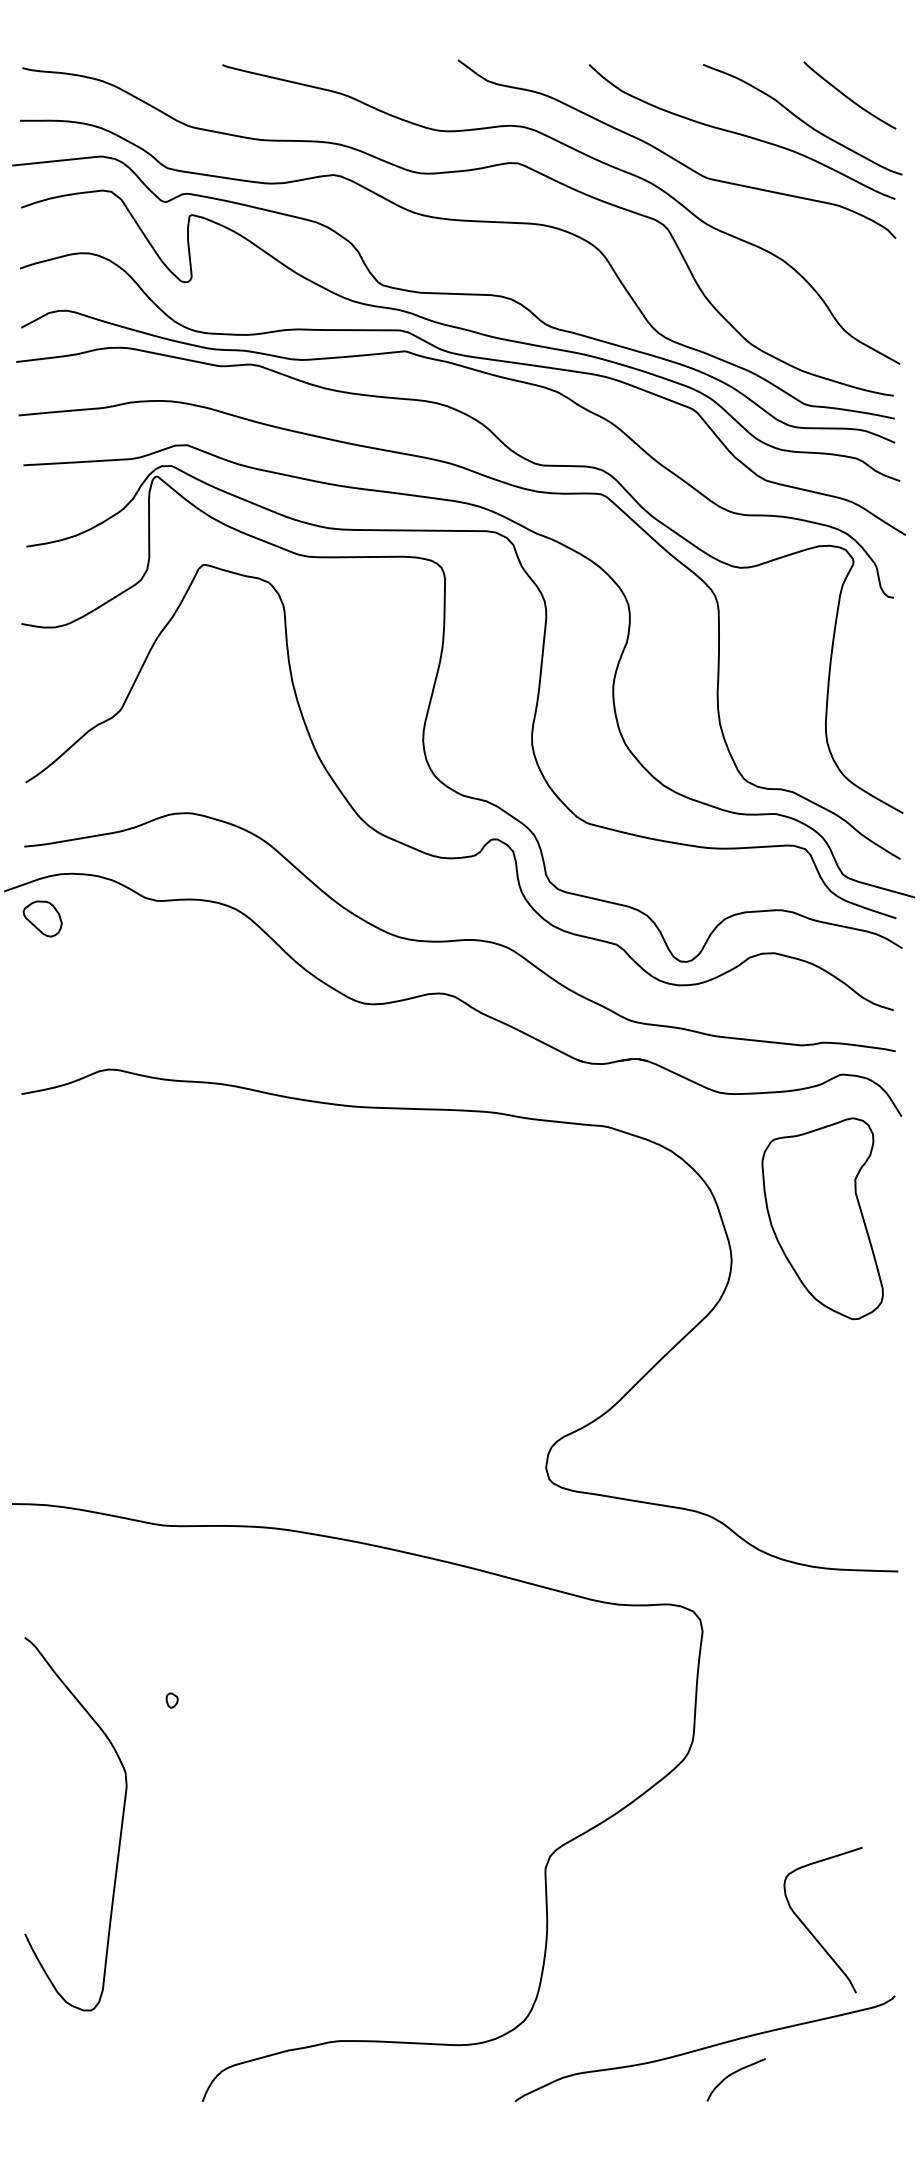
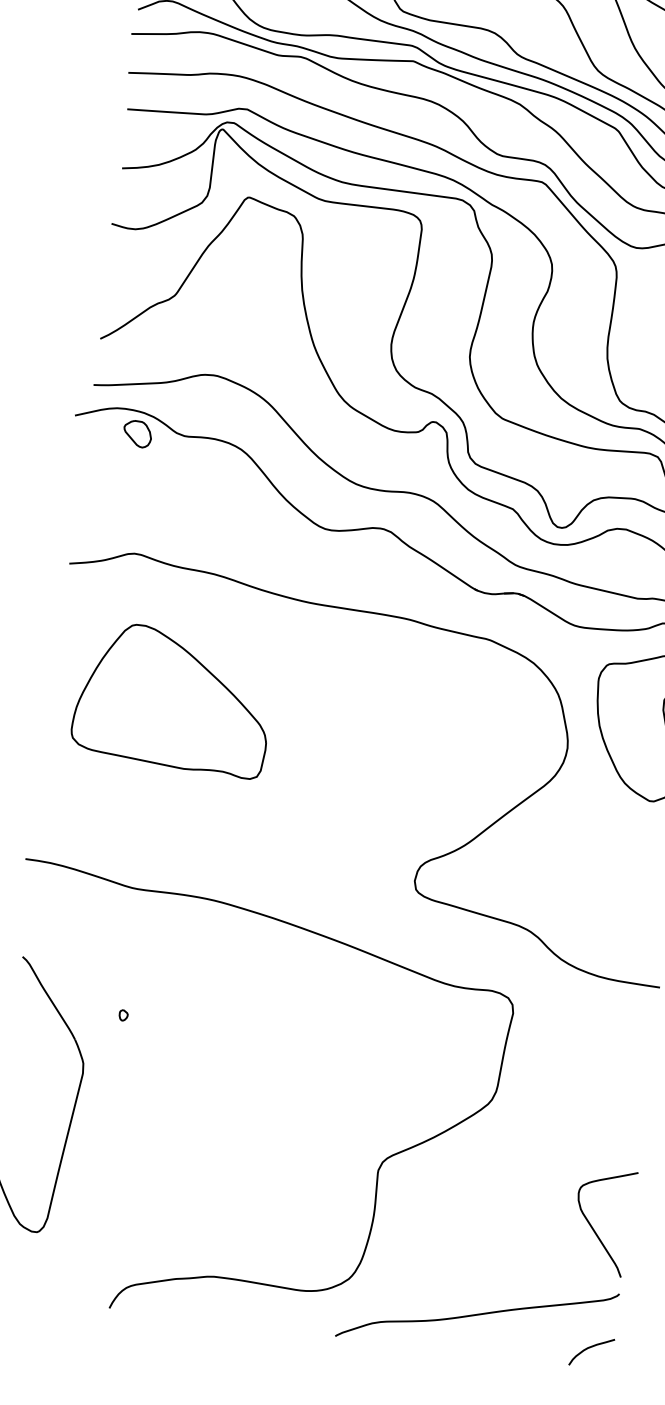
part: (42, 918) -> (137, 433), moved
part: (186, 1261) -> (173, 699), added
curve: (809, 1929) -> (592, 1227), moved
curve: (733, 2074) -> (590, 1348), moved

